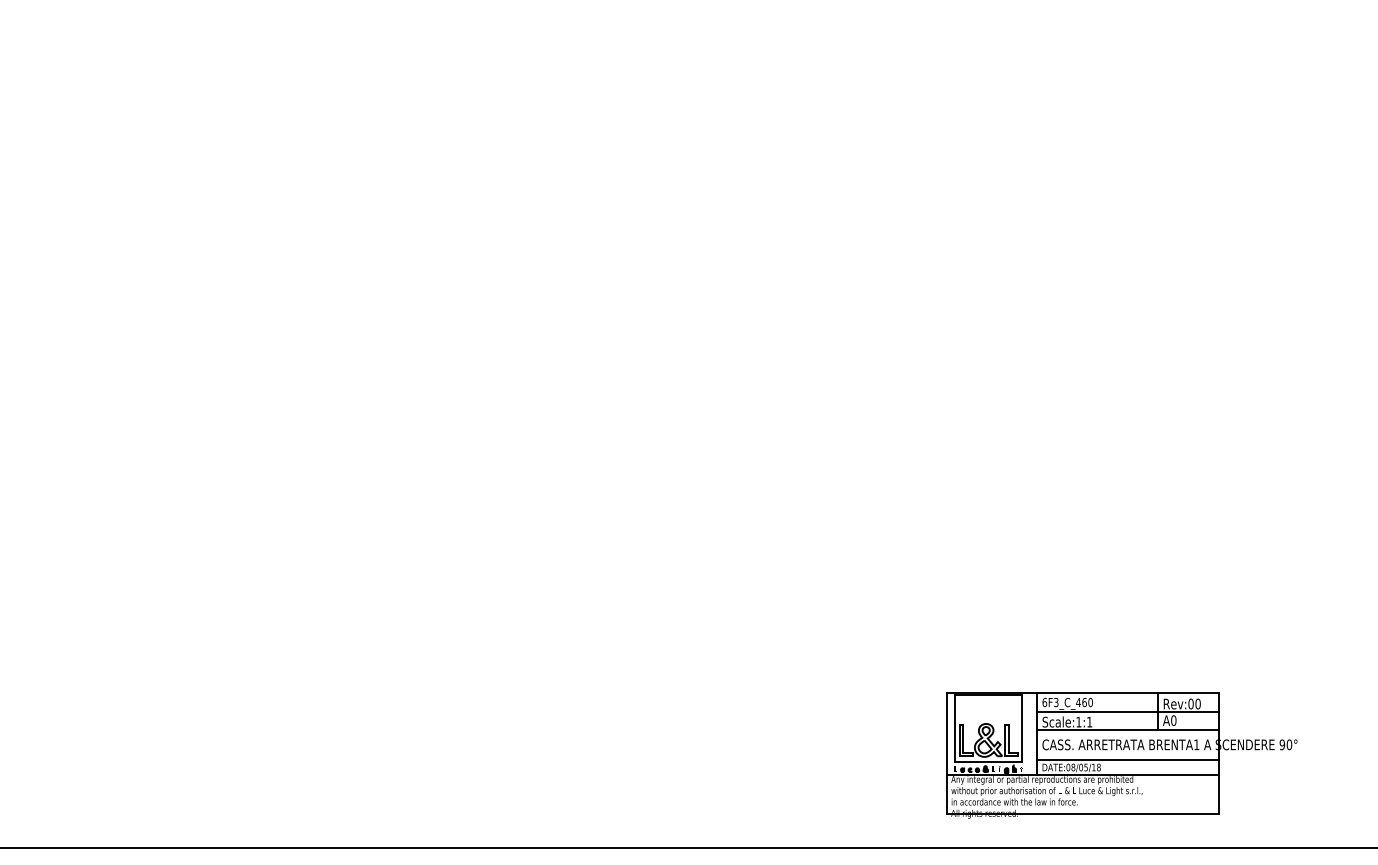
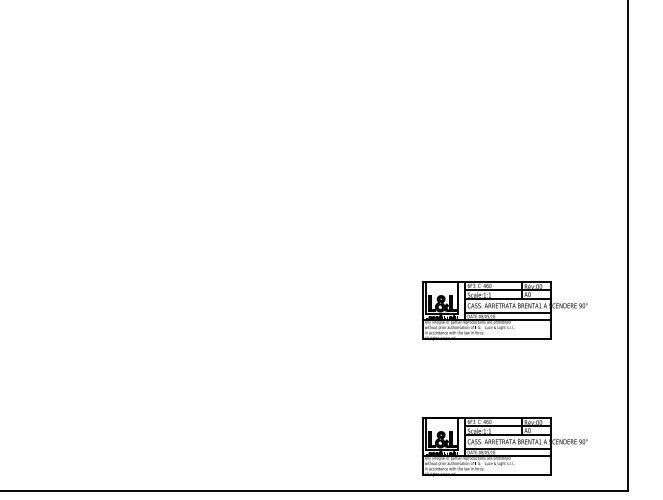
part: (1120, 465) -> (504, 310), added

